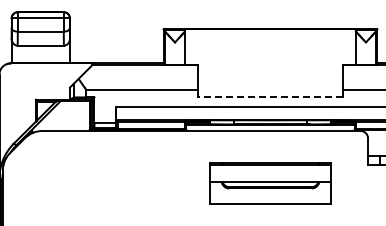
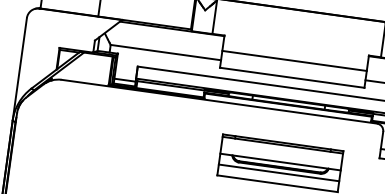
line: (270, 80) -> (294, 61), added
line: (270, 97) -> (292, 77), dashed -> solid
line: (270, 193) -> (279, 173), added

